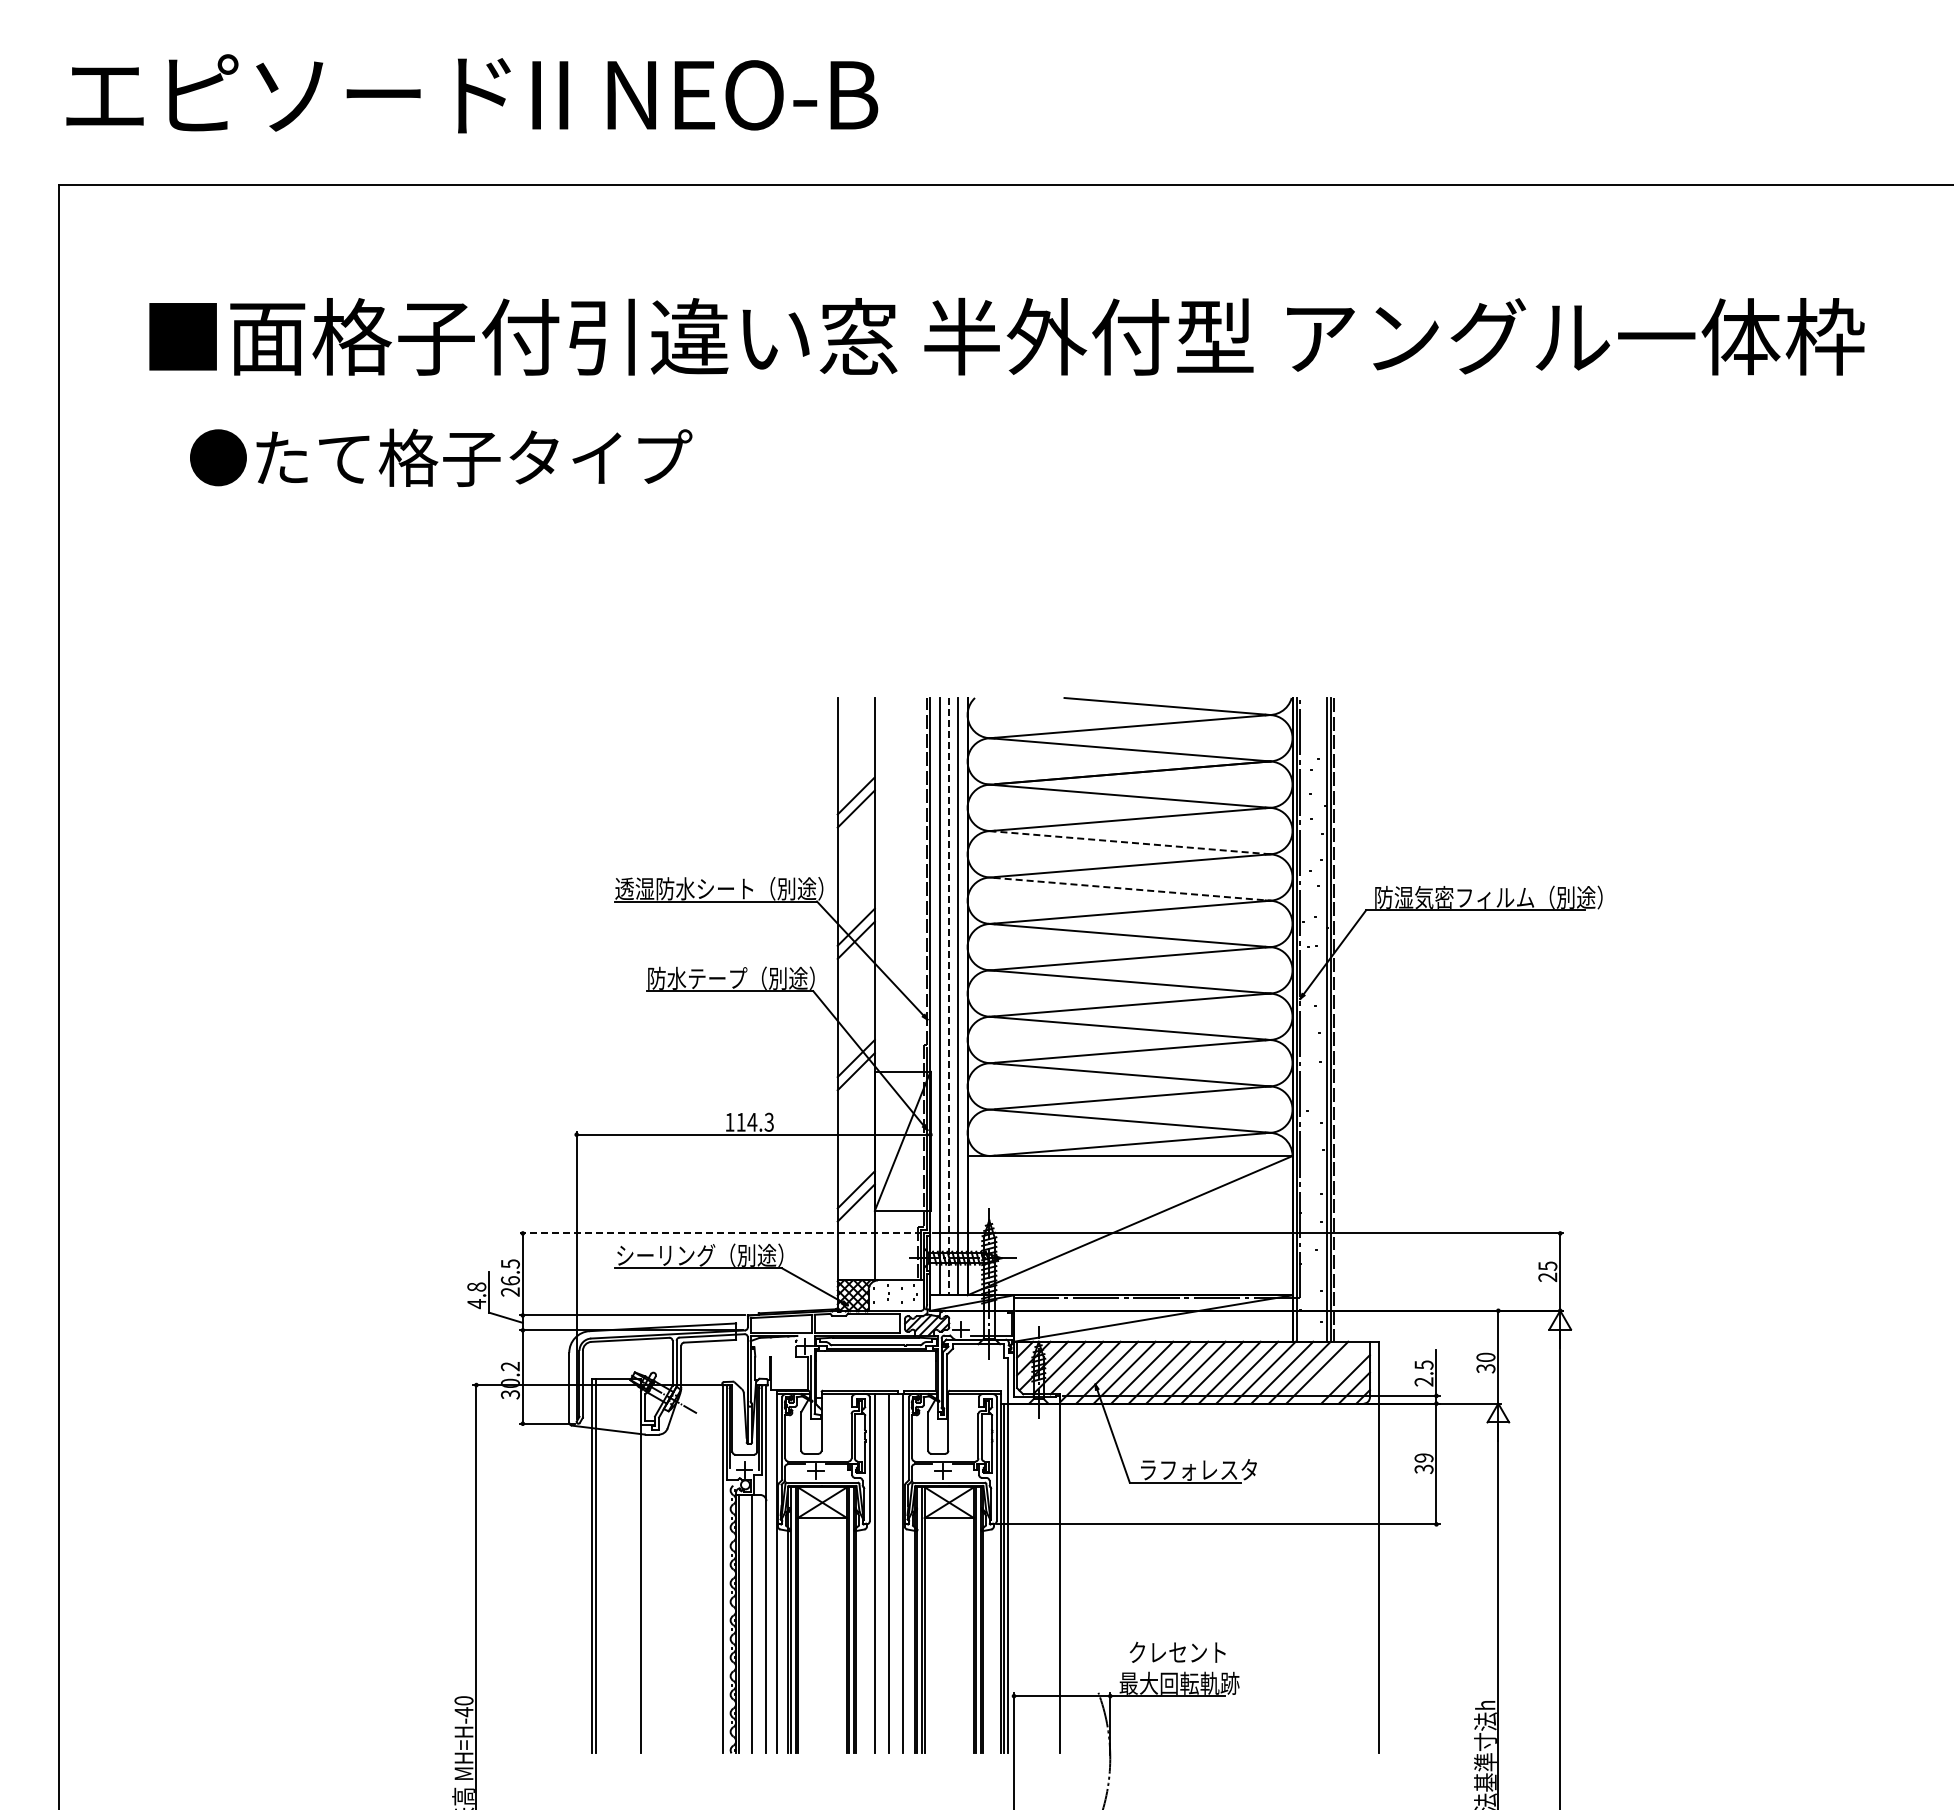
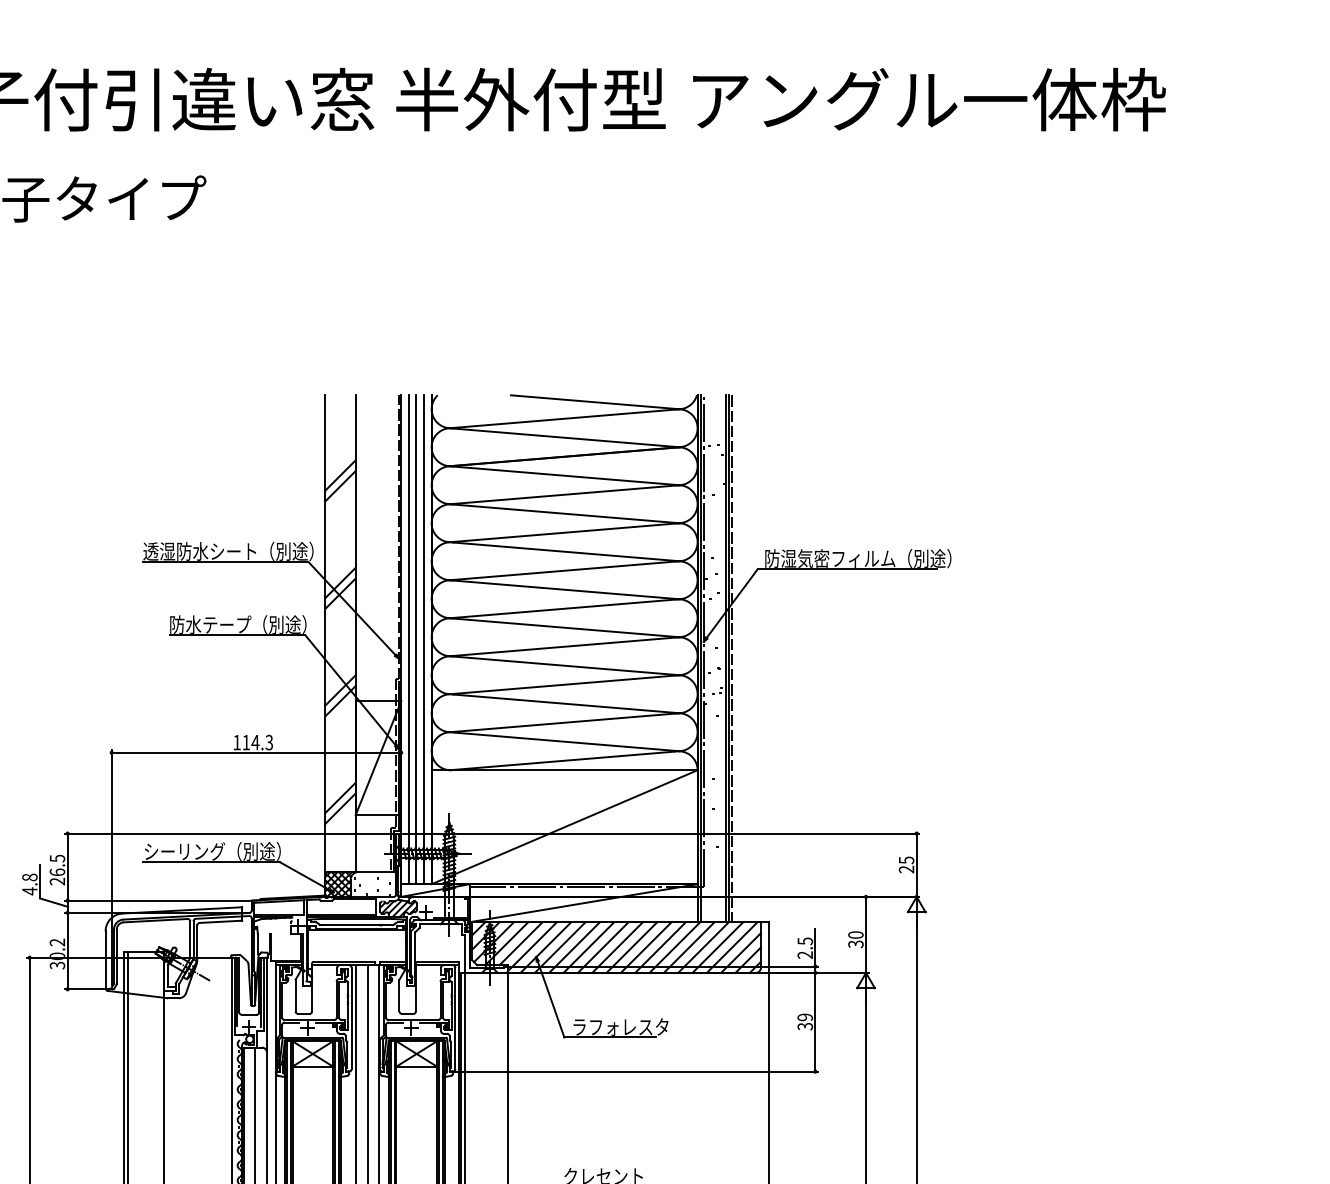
line: (1130, 842) -> (564, 513), dashed -> solid
line: (1132, 889) -> (566, 552), dashed -> solid
line: (949, 996) -> (416, 639), dashed -> solid
line: (720, 1233) -> (229, 833), dashed -> solid
line: (1334, 1372) -> (731, 947), added

